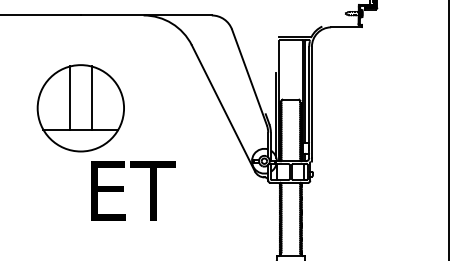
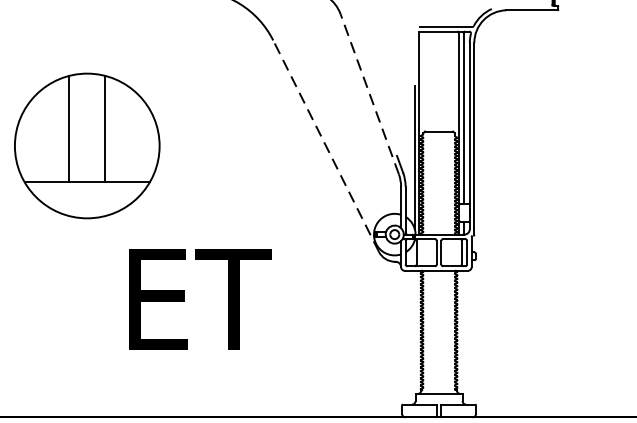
line: (249, 77) -> (369, 94), solid -> dashed
line: (223, 108) -> (326, 146), solid -> dashed
text: (133, 190) -> (200, 298), moved

